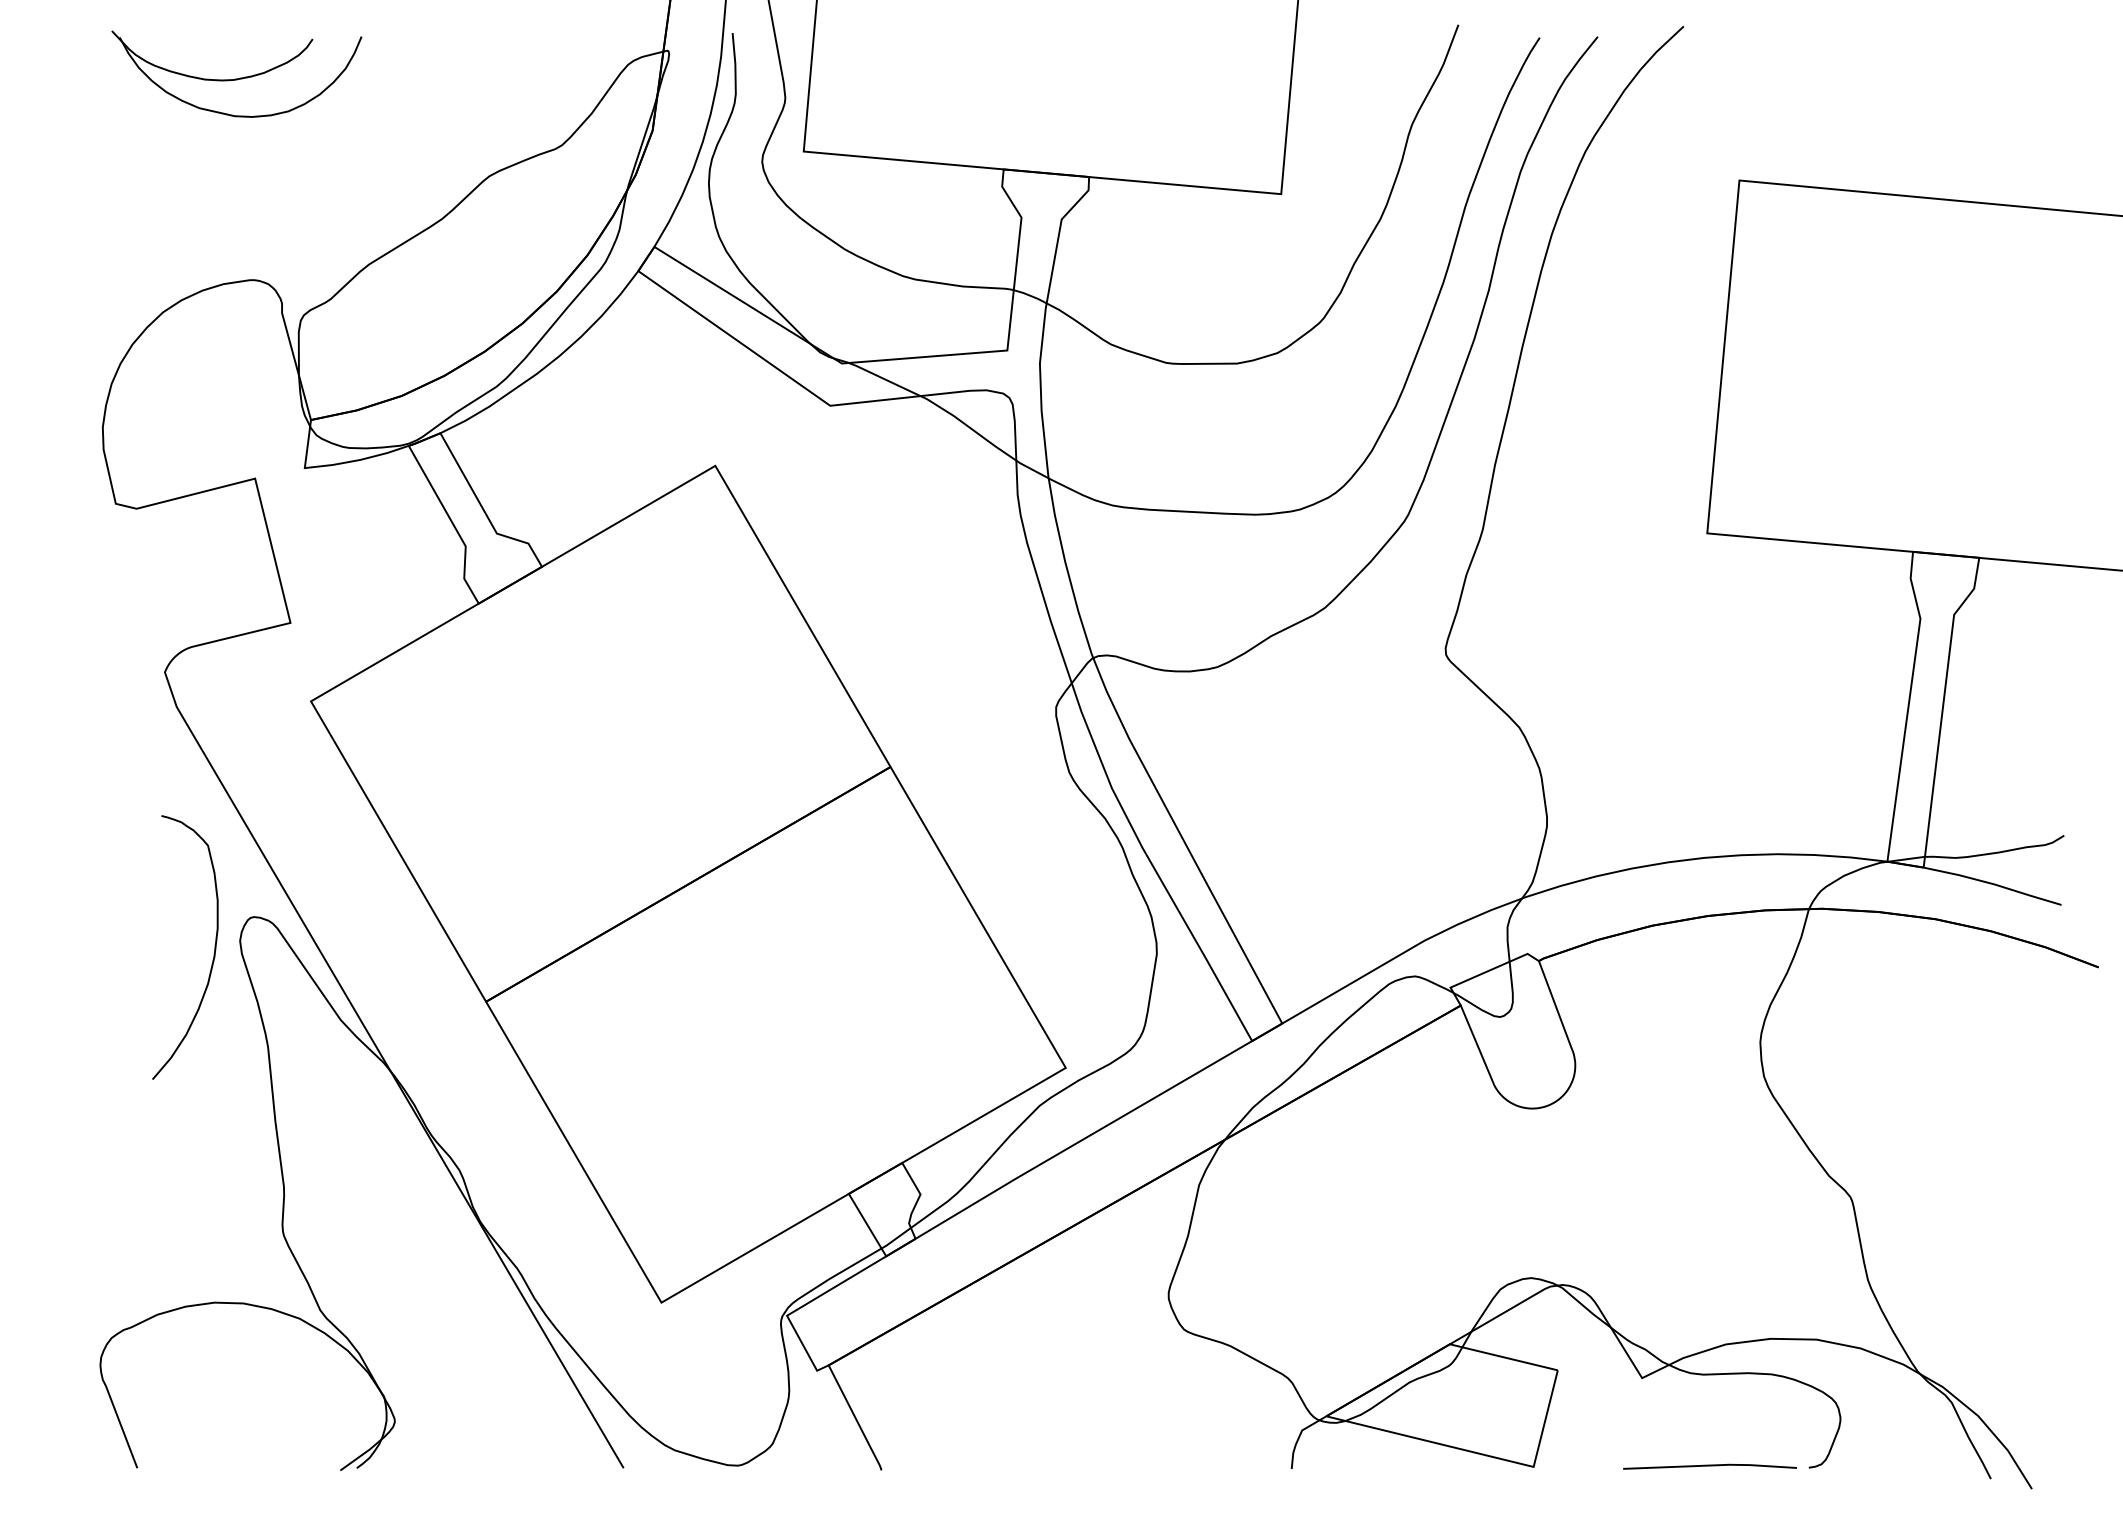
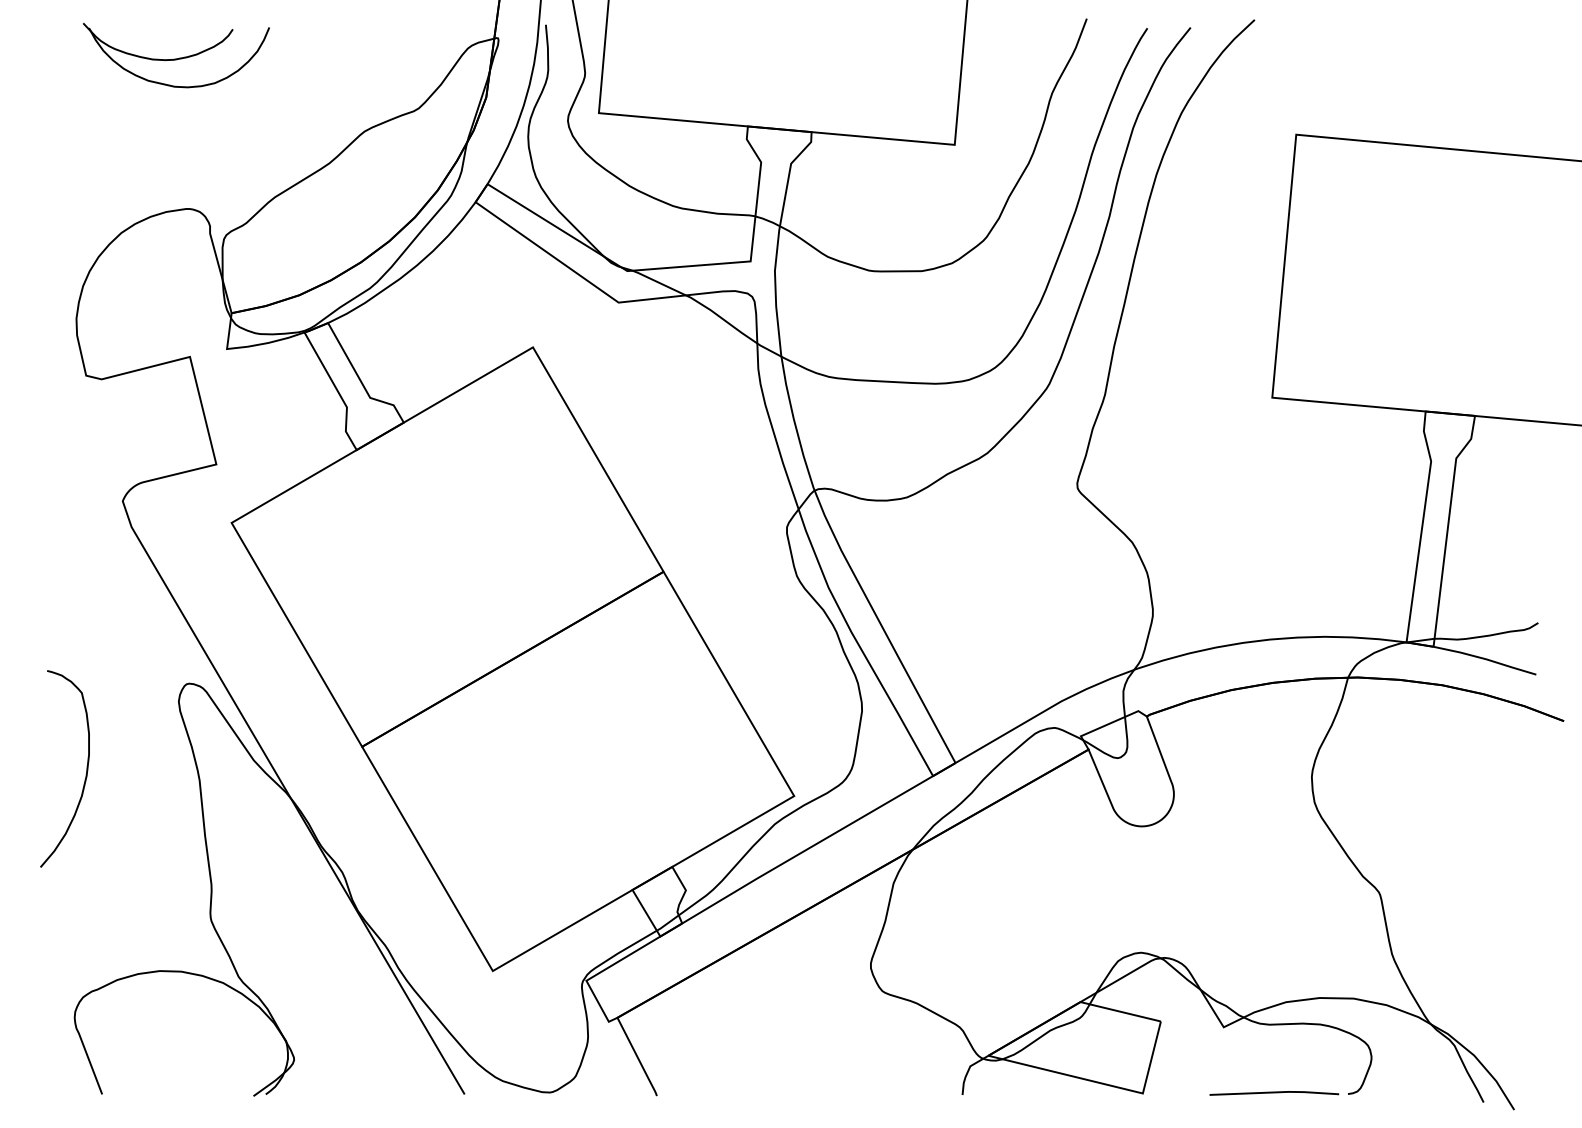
curve: (213, 953) -> (85, 773), moved

